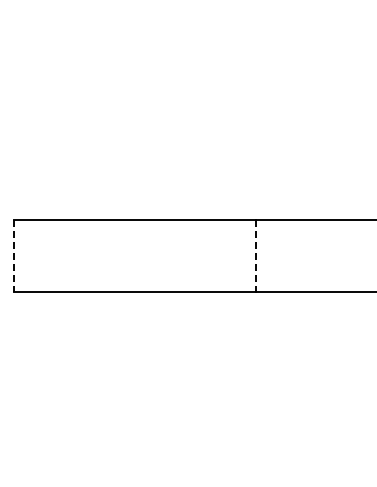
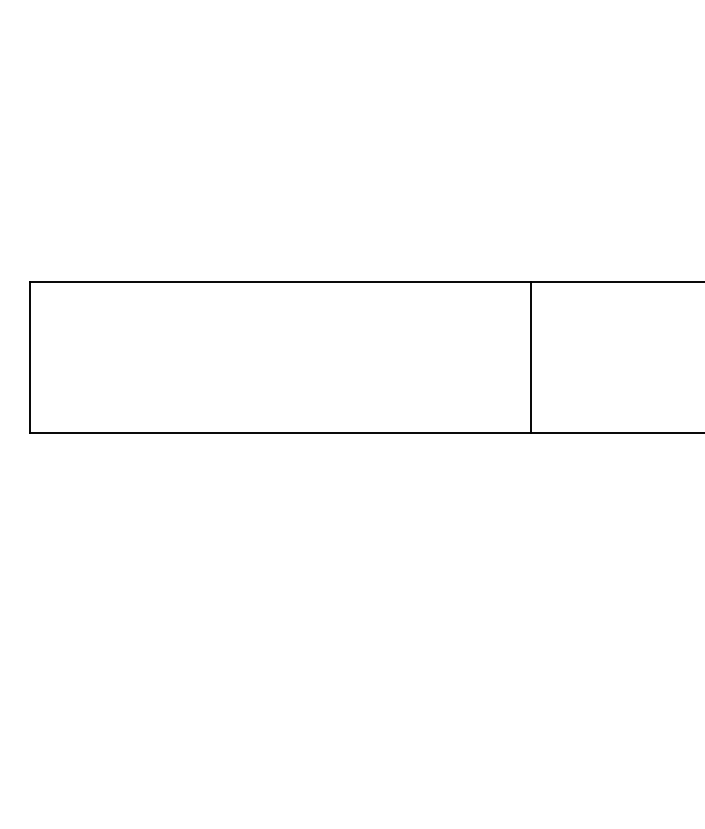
line: (14, 256) -> (29, 358), dashed -> solid
line: (255, 256) -> (531, 358), dashed -> solid

